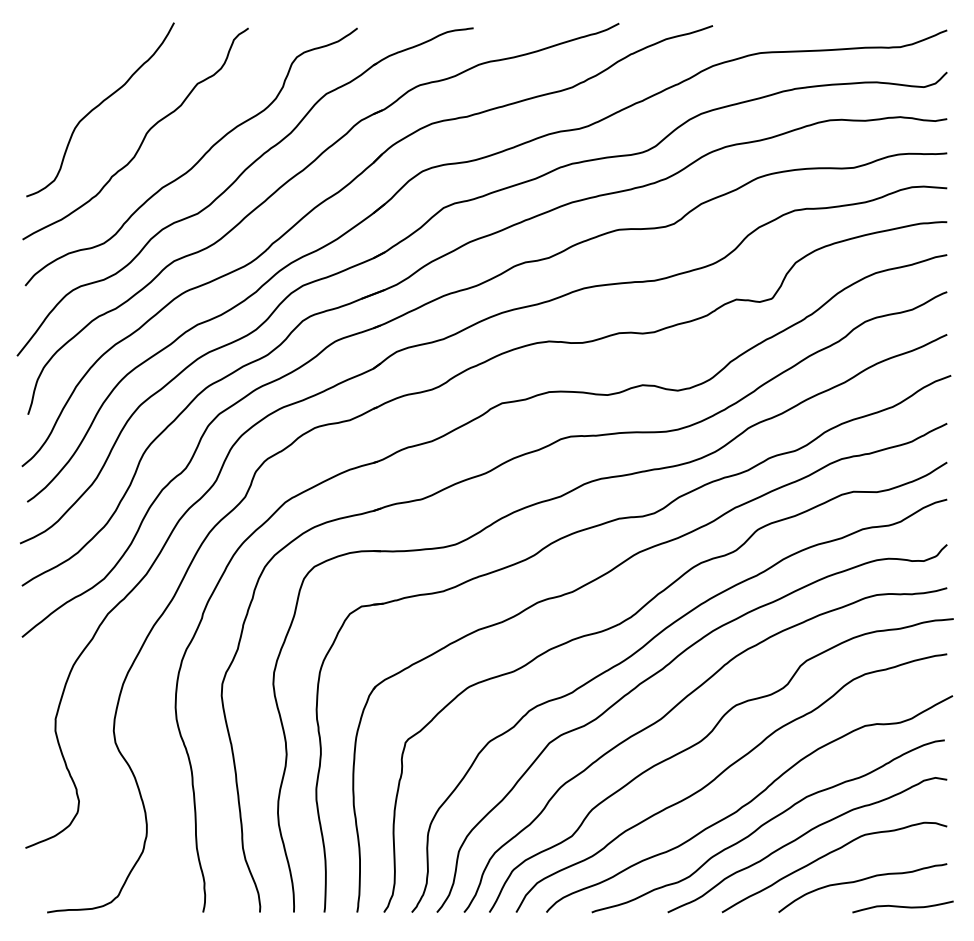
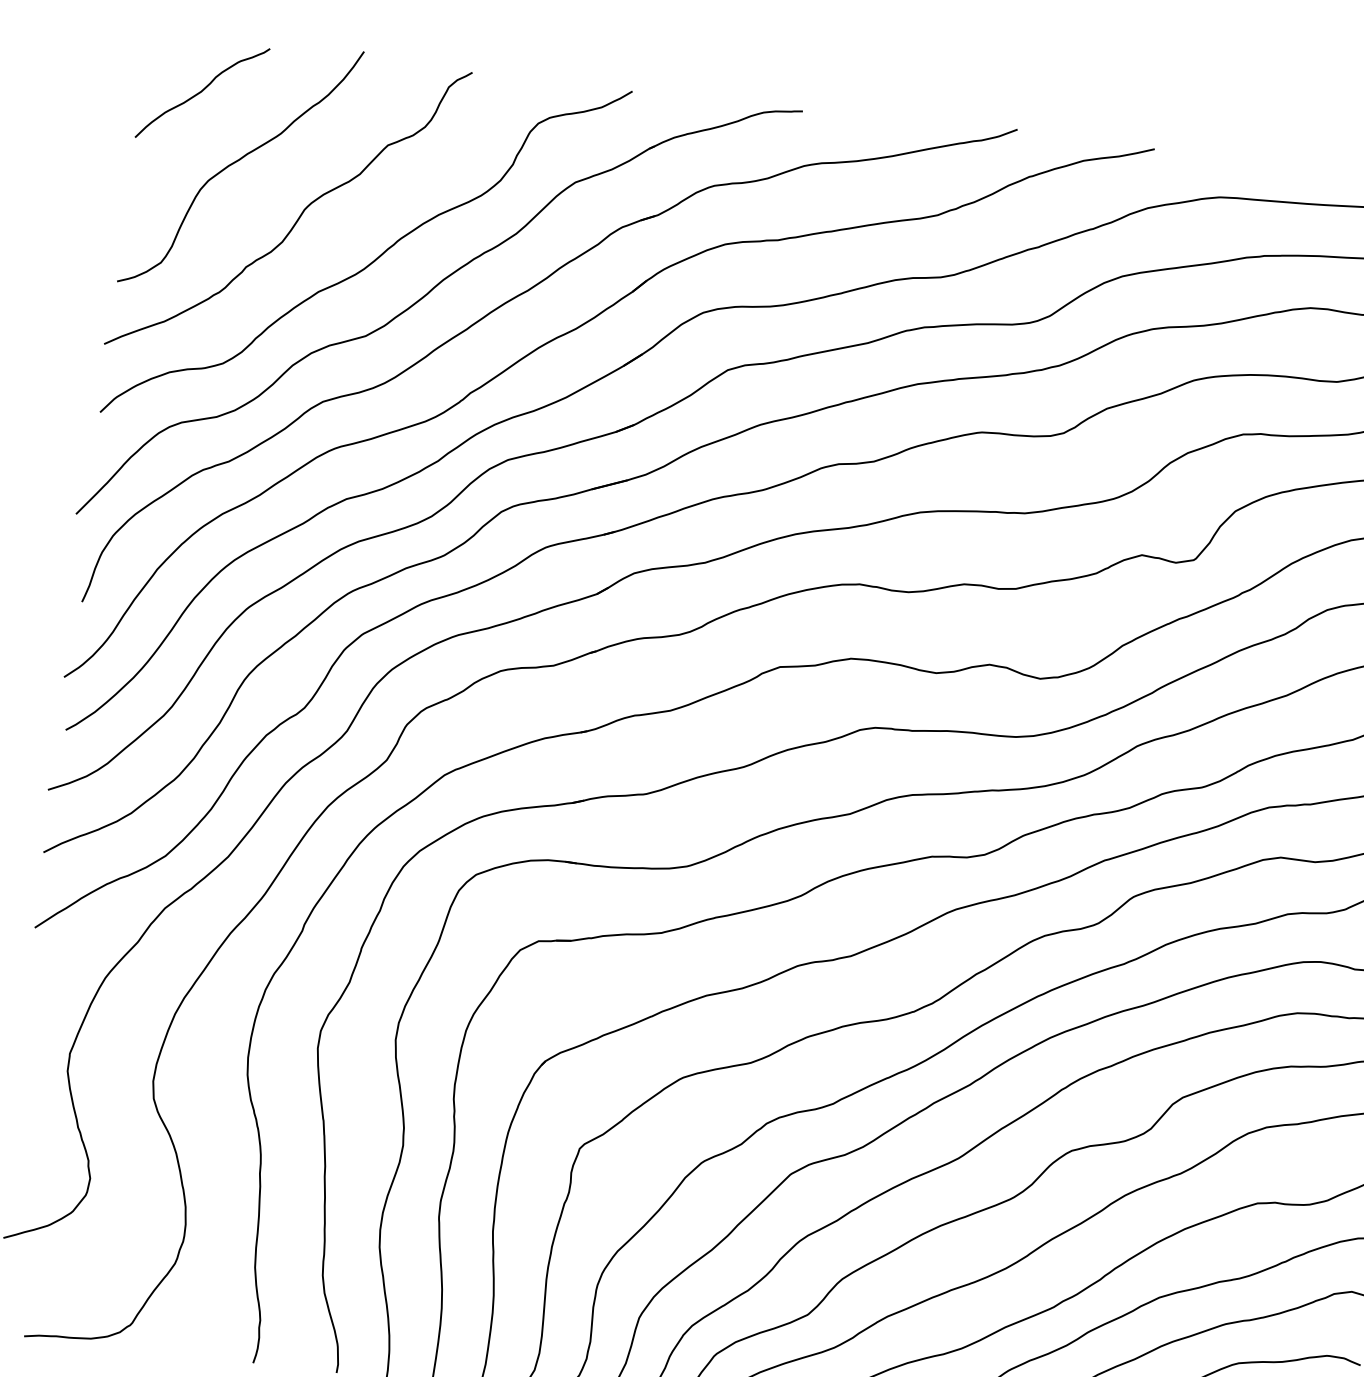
curve: (68, 62) -> (202, 91), added

